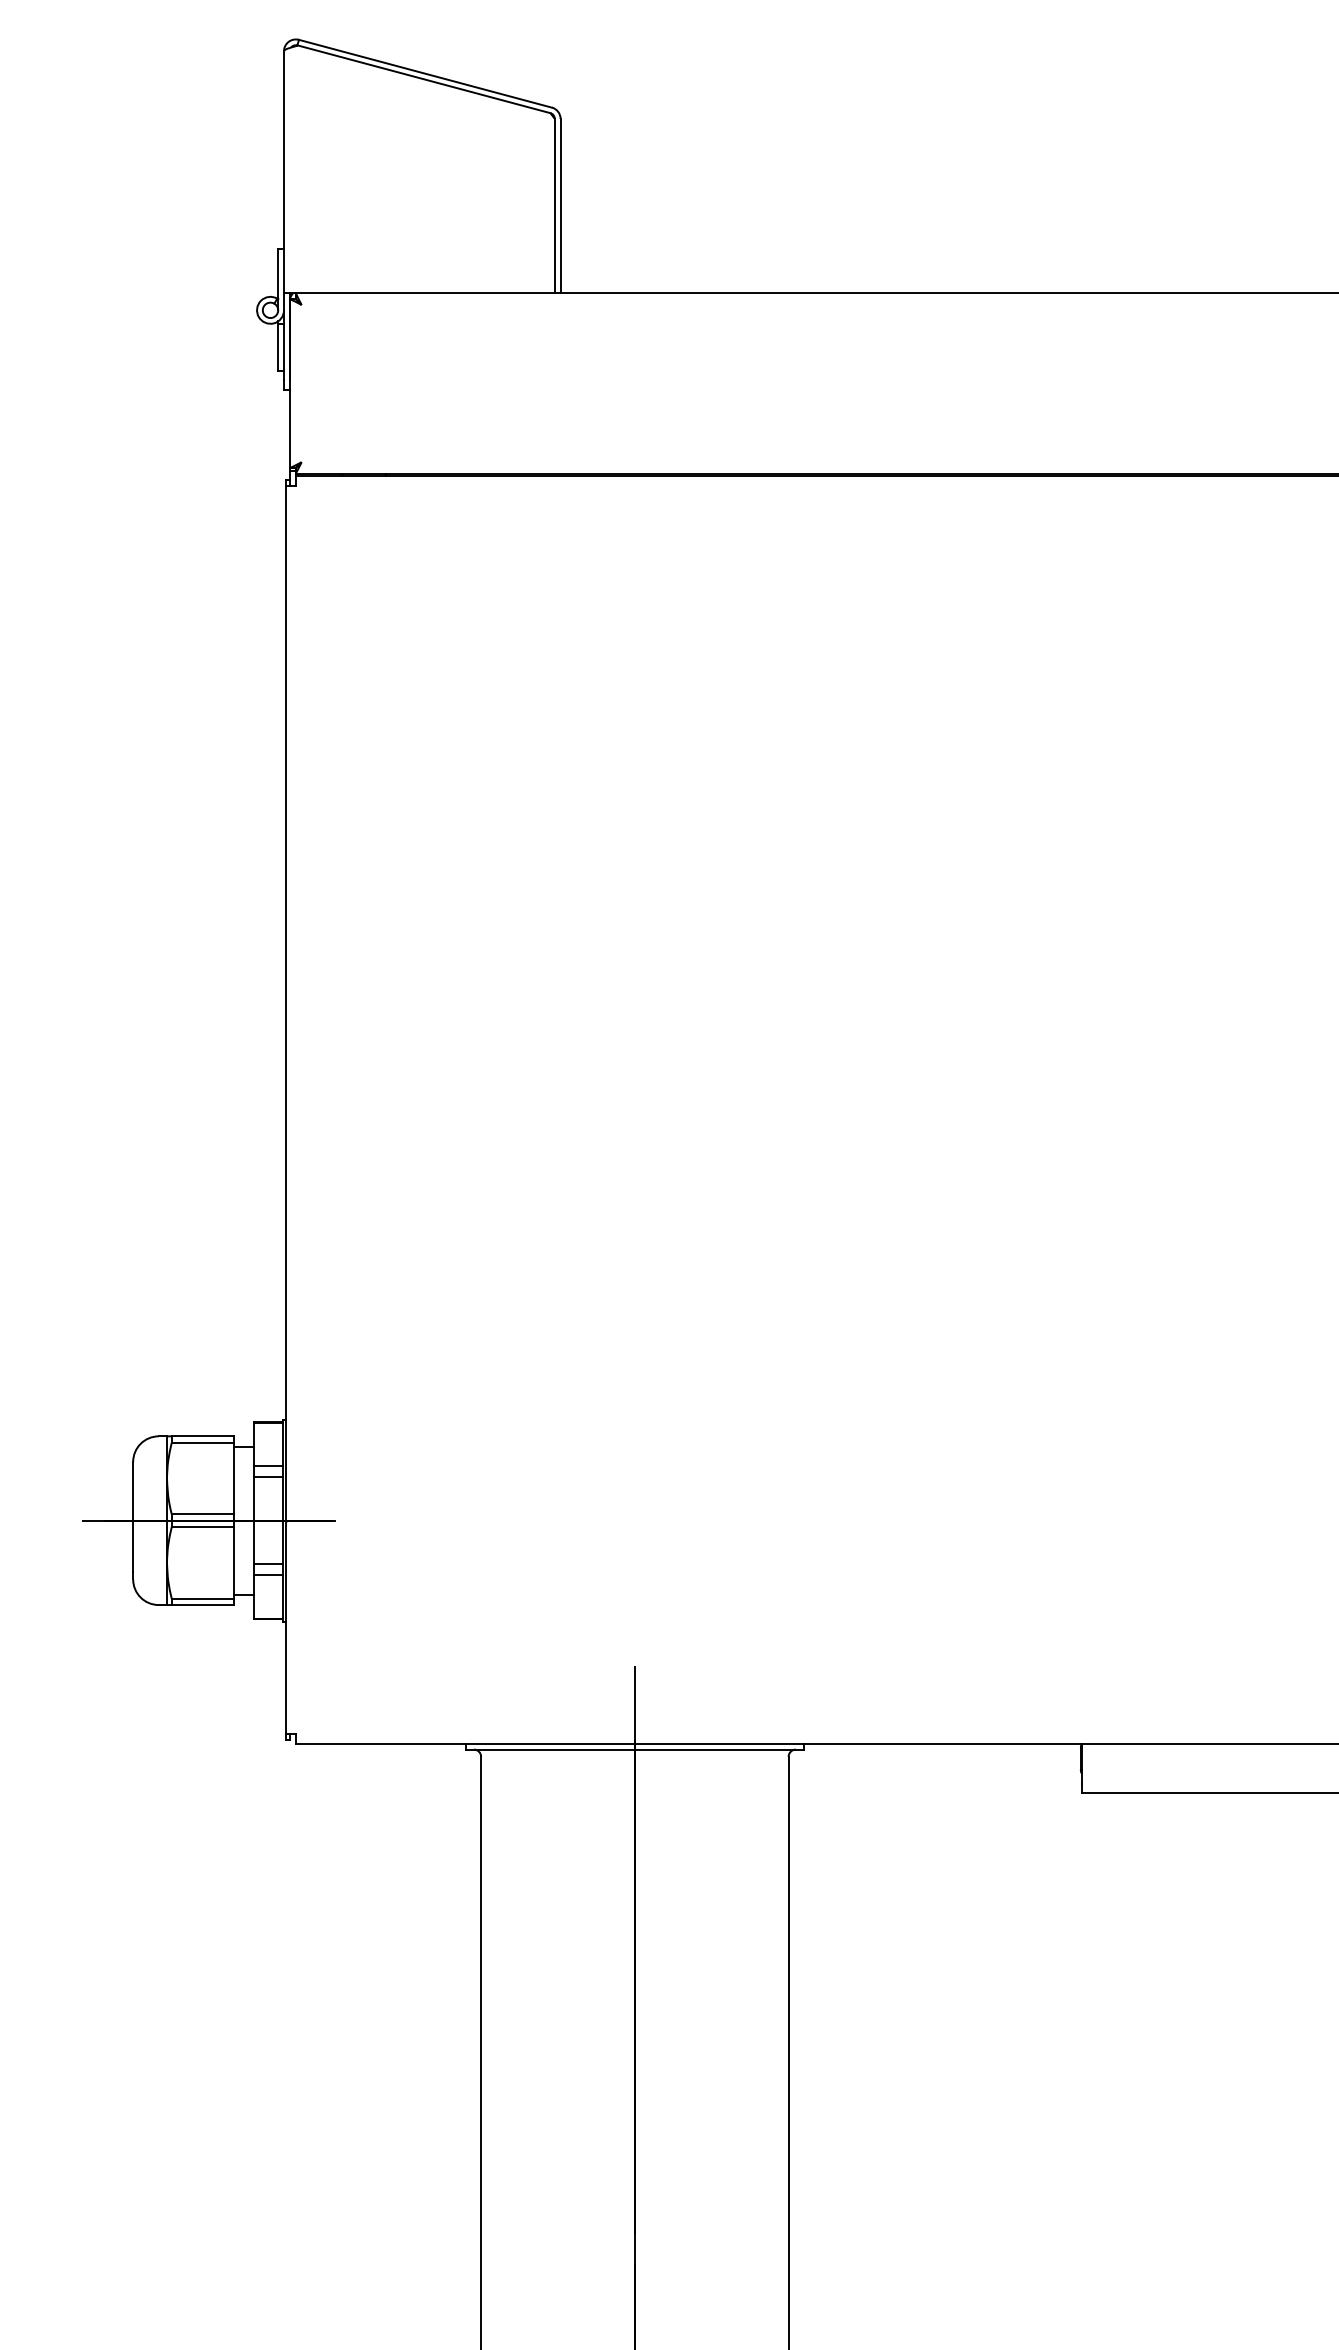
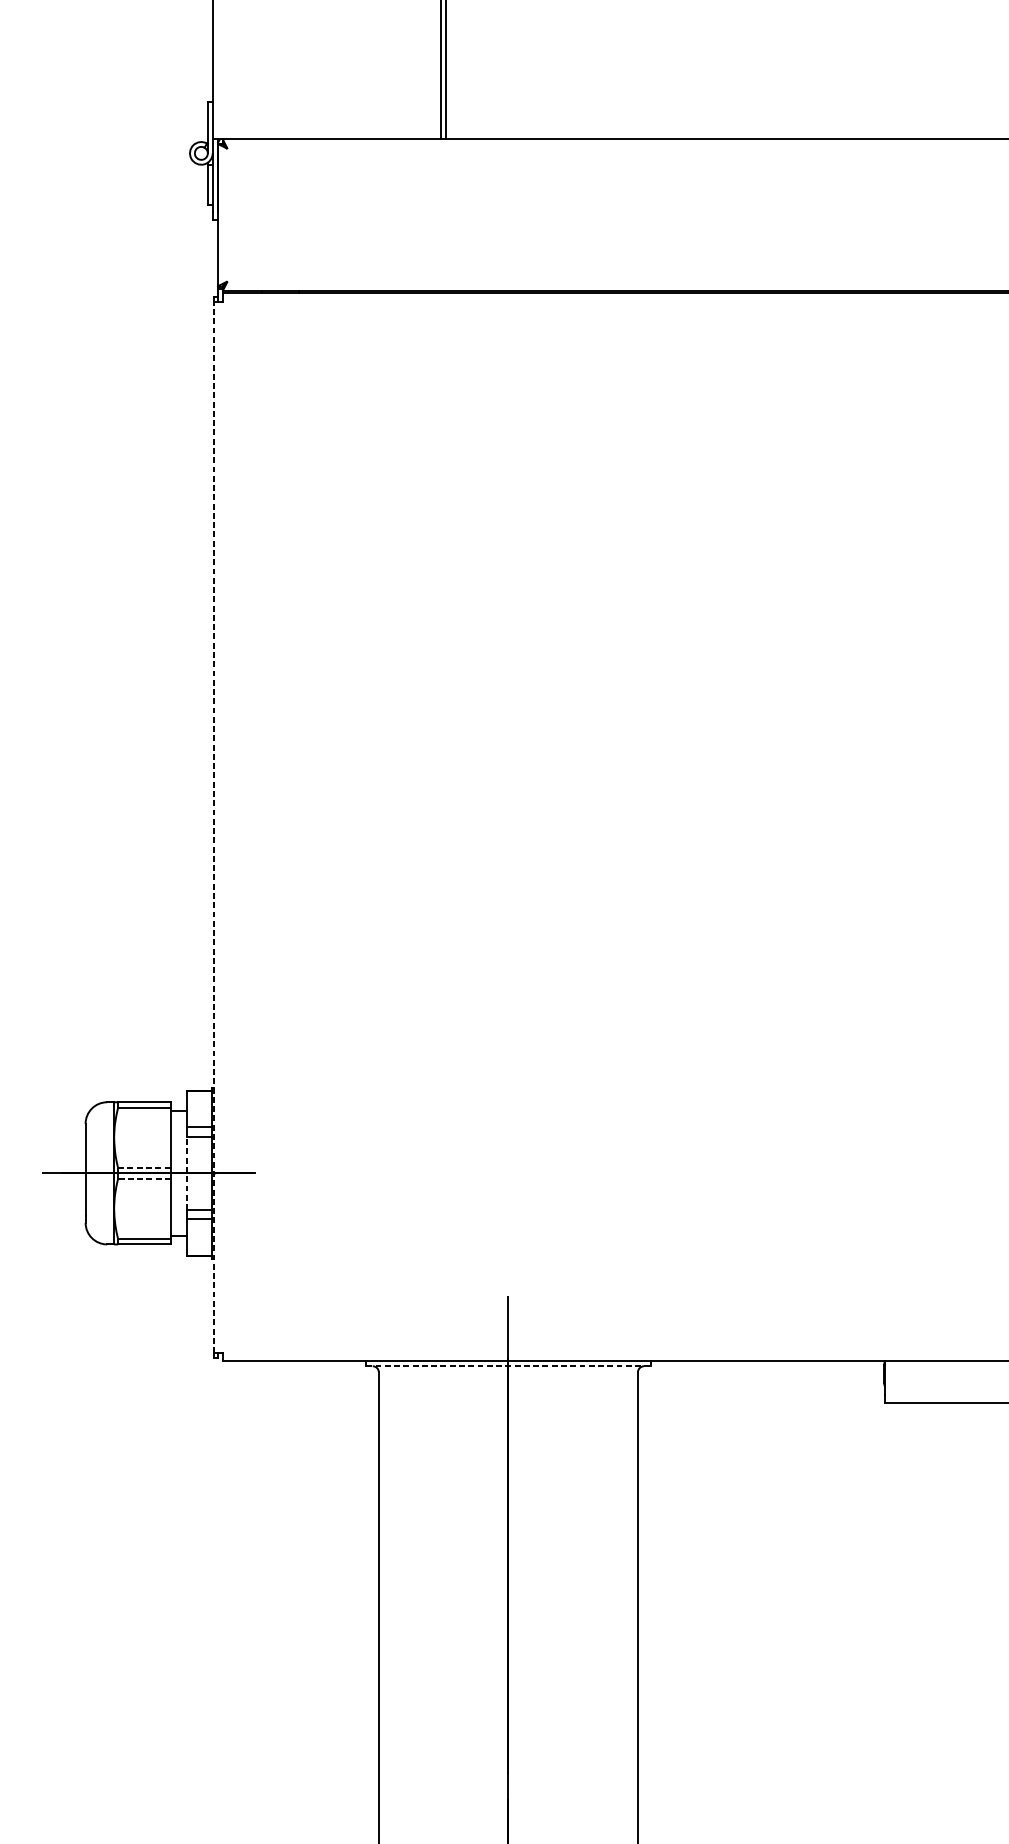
line: (285, 1110) -> (213, 827), solid -> dashed
line: (203, 1514) -> (144, 1168), solid -> dashed
line: (253, 1520) -> (187, 1173), solid -> dashed
line: (202, 1526) -> (144, 1178), solid -> dashed
line: (634, 1749) -> (508, 1366), solid -> dashed

